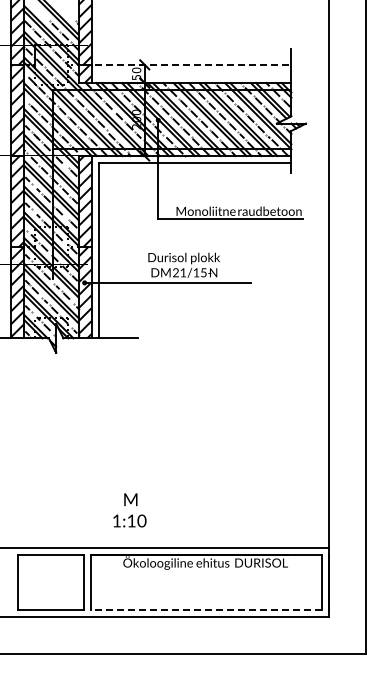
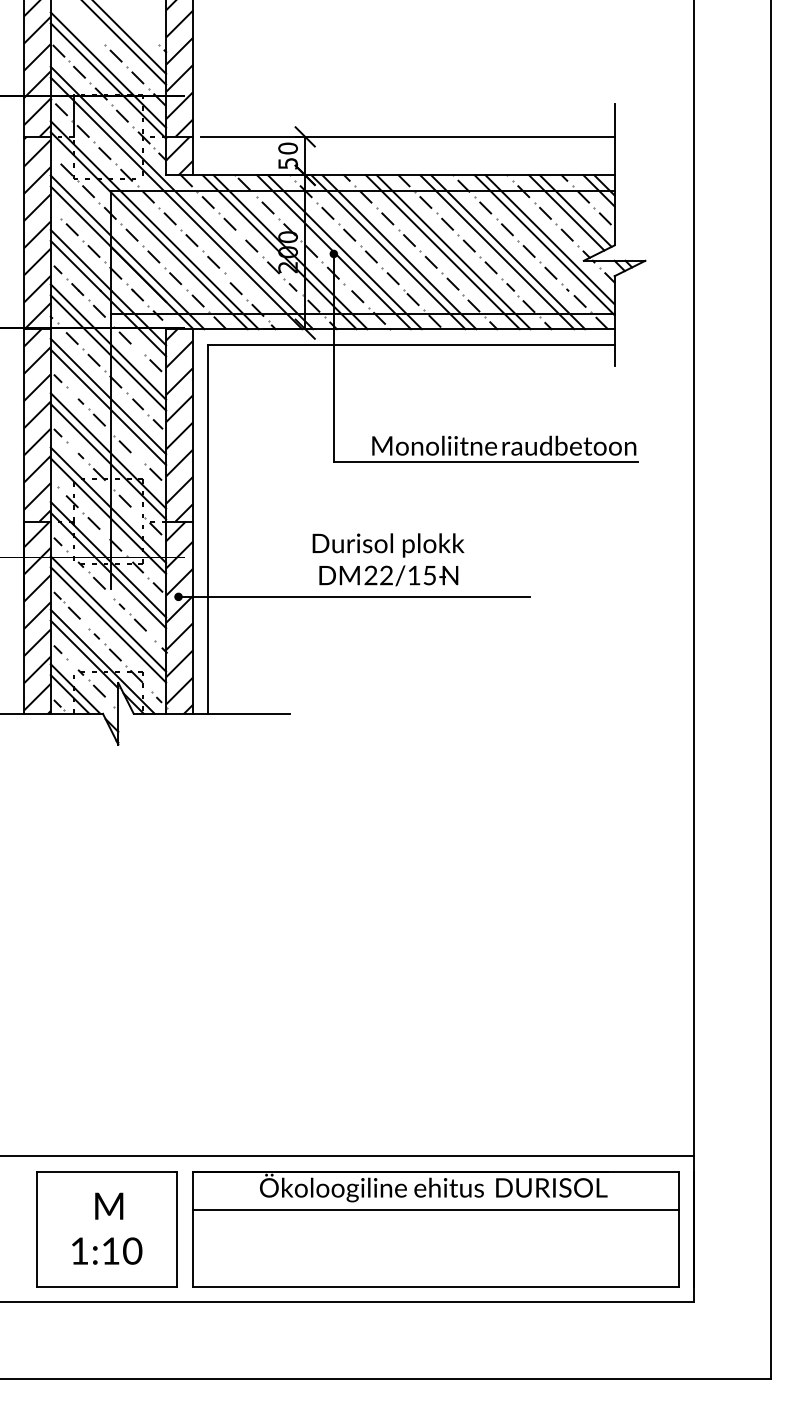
line: (193, 64) -> (408, 136), dashed -> solid
text: (183, 272) -> (386, 574), 21/15- -> 22/15-
text: (129, 510) -> (106, 1228), moved
line: (206, 573) -> (435, 1209), added
line: (206, 610) -> (435, 1288), dashed -> solid

